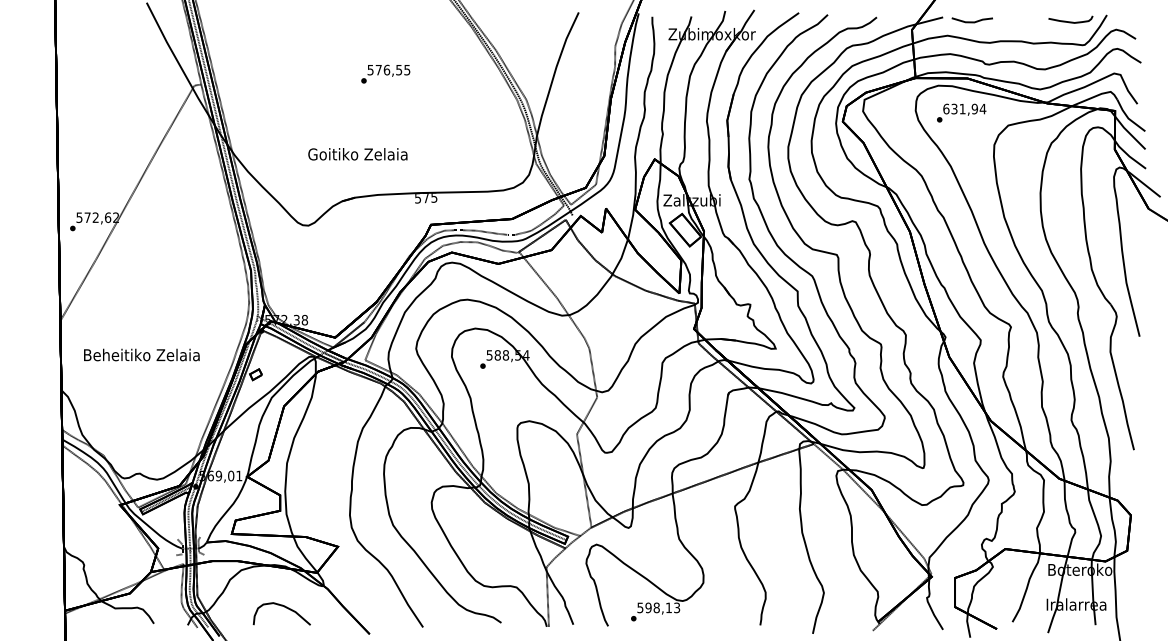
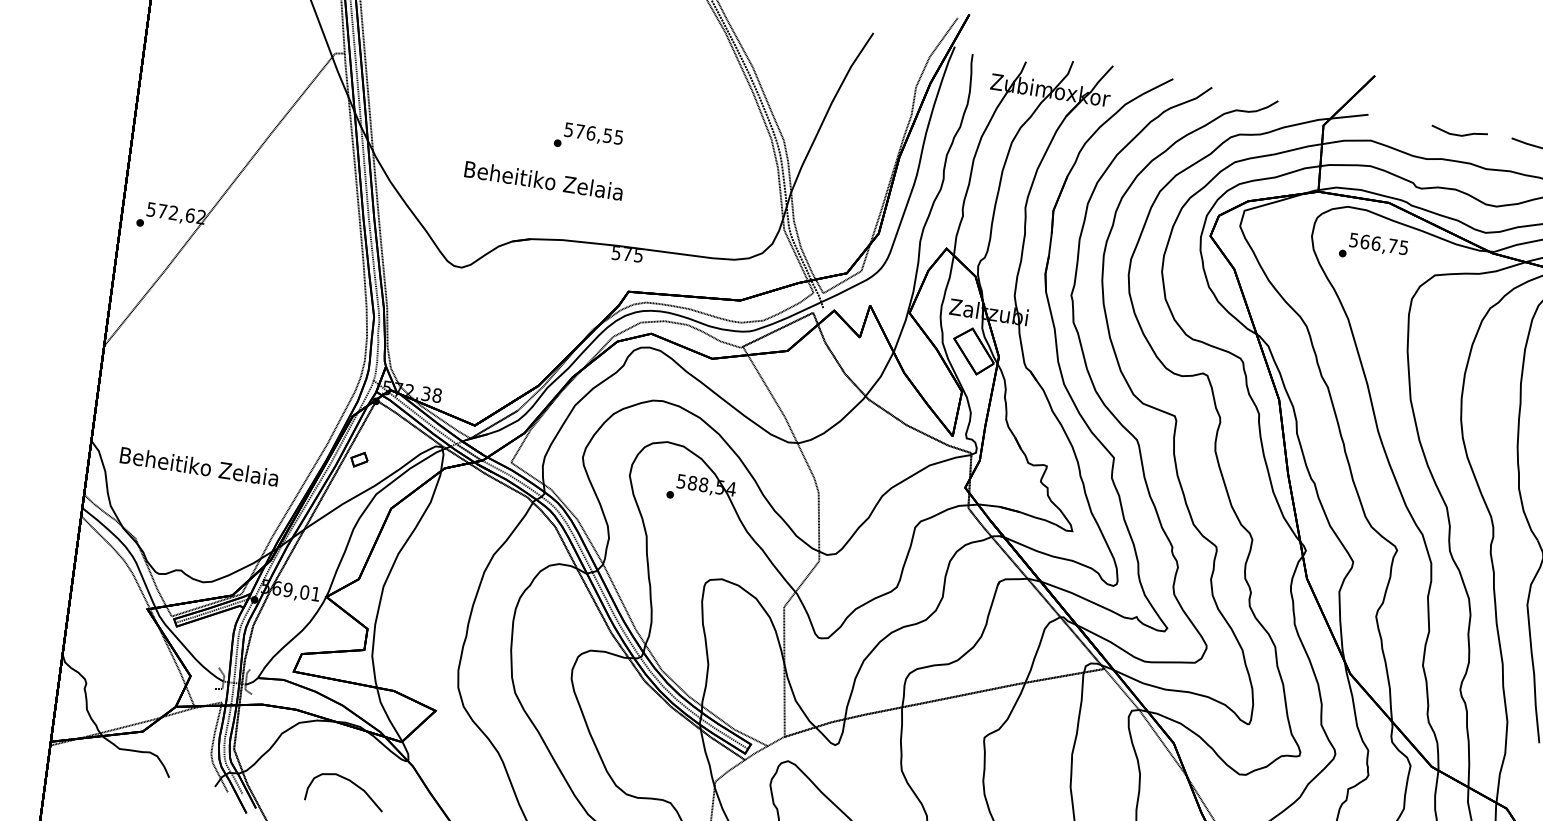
line: (971, 21) -> (1457, 134), moved
text: (385, 73) -> (588, 137), moved
text: (964, 108) -> (1378, 243), 631,94 -> 566,75
text: (357, 154) -> (542, 180), Goitiko Zelaia -> Beheitiko Zelaia
text: (141, 354) -> (199, 465), moved

